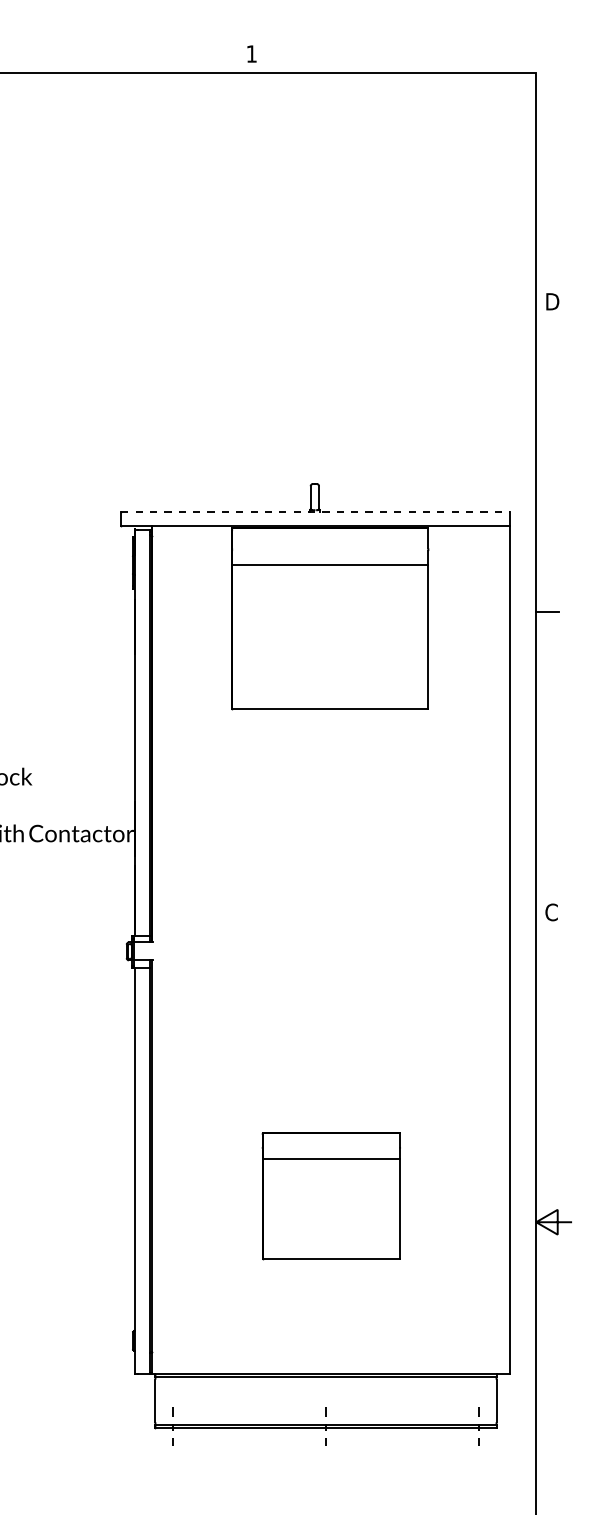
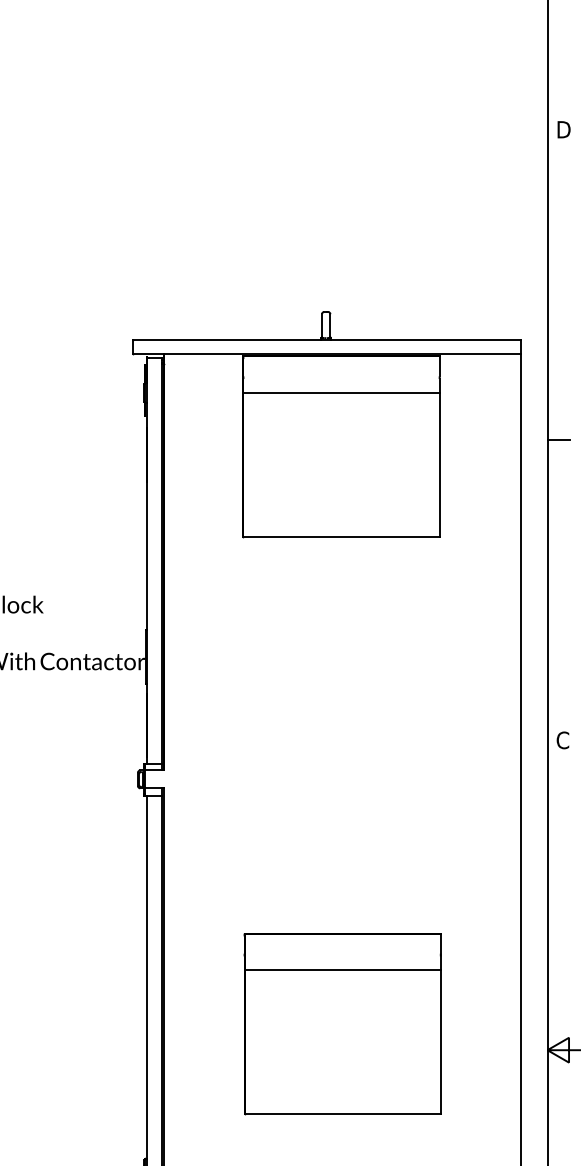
line: (316, 512) -> (327, 340), dashed -> solid
part: (331, 1196) -> (342, 1024), size x1.43

